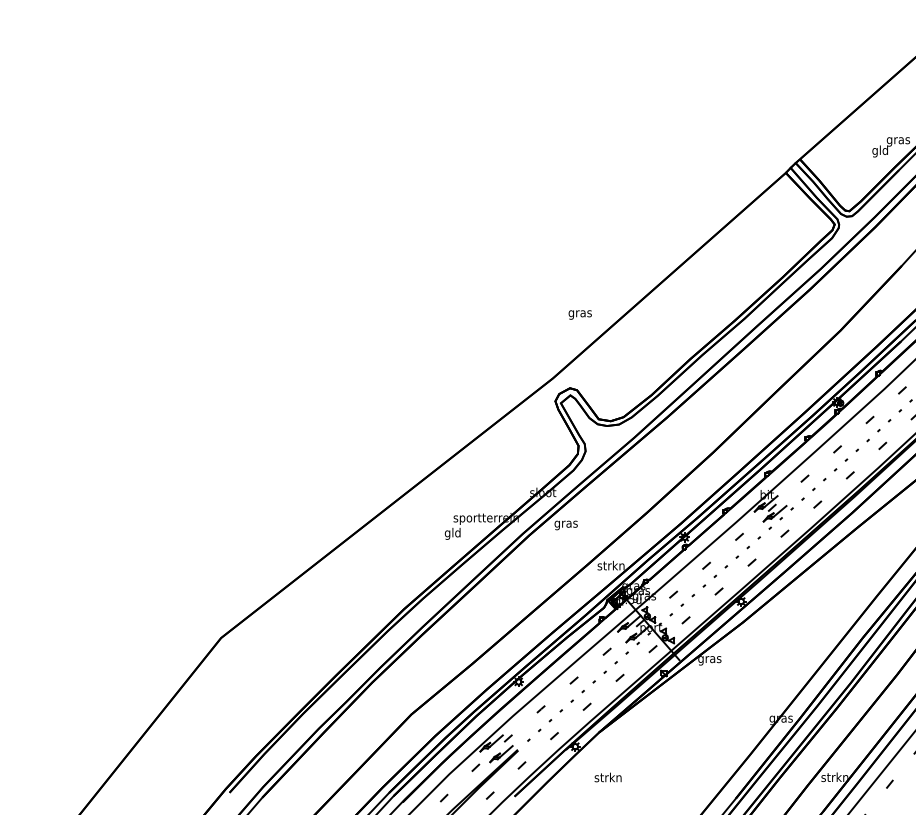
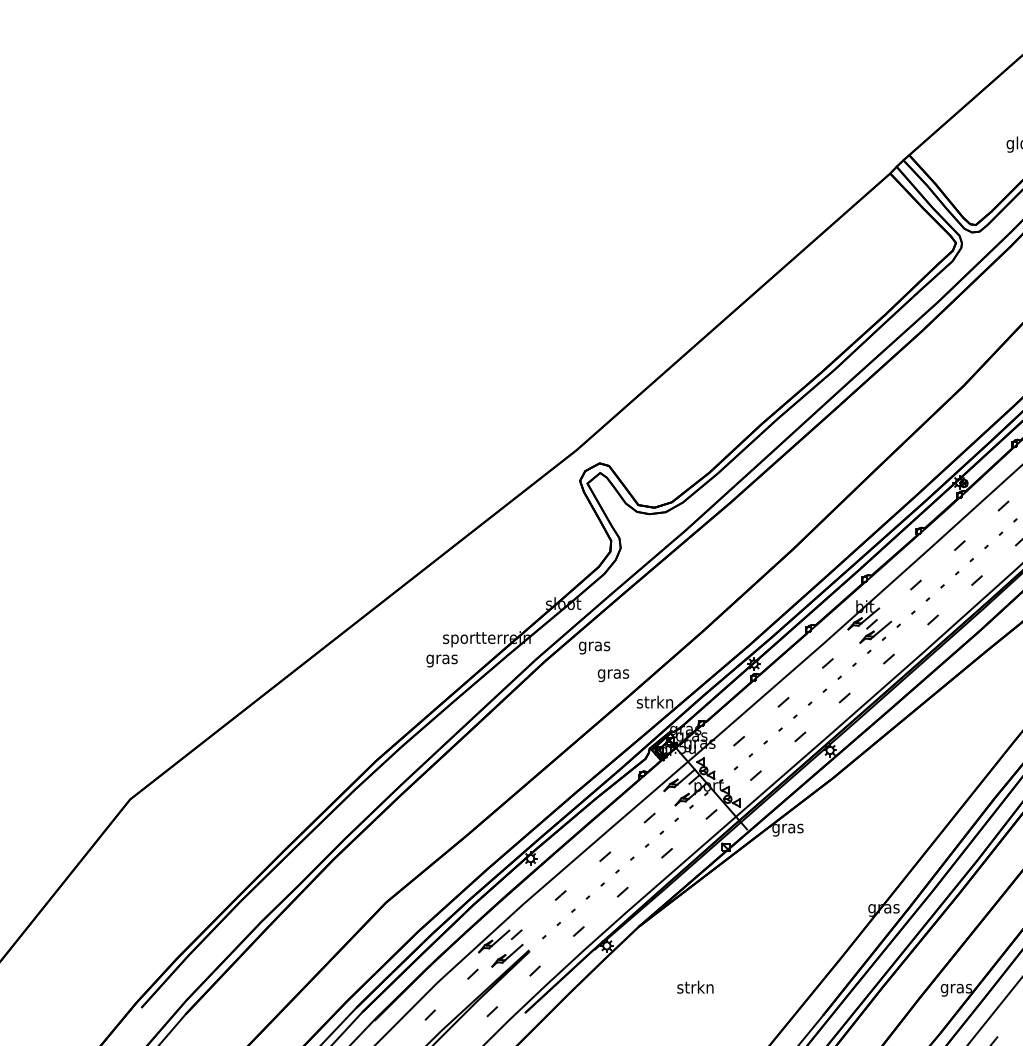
text: (579, 314) -> (612, 675), moved
text: (452, 533) -> (441, 658), gld -> gras
text: (607, 777) -> (694, 987), moved
text: (834, 778) -> (955, 988), strkn -> gras

